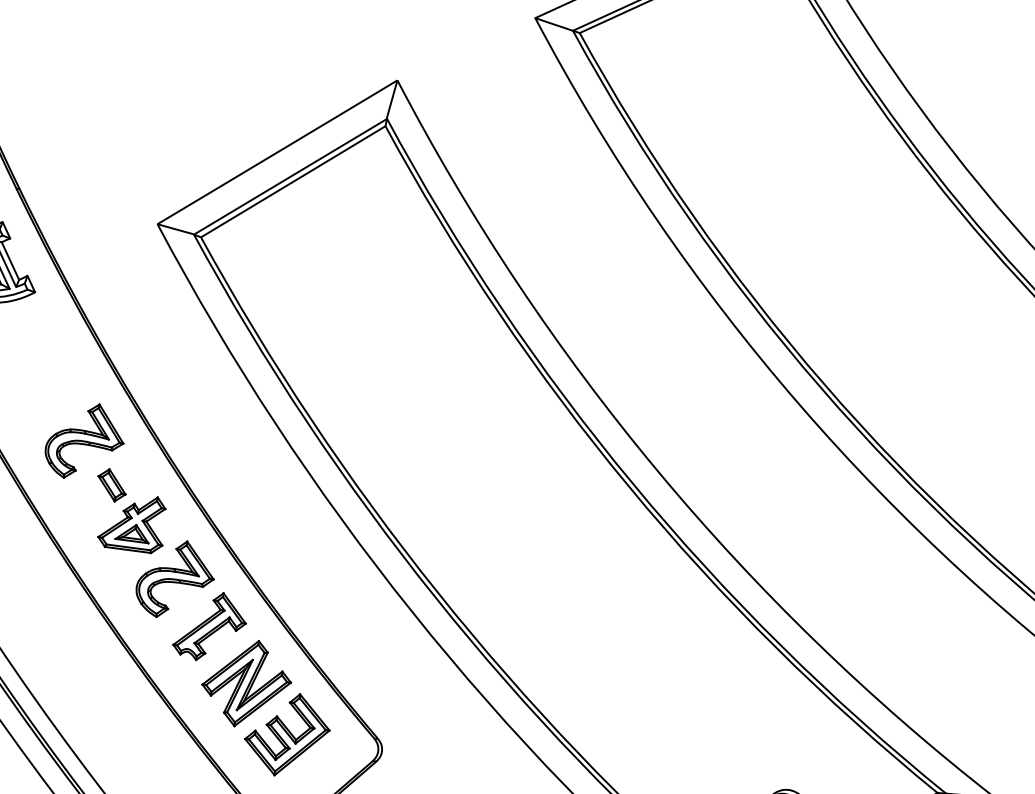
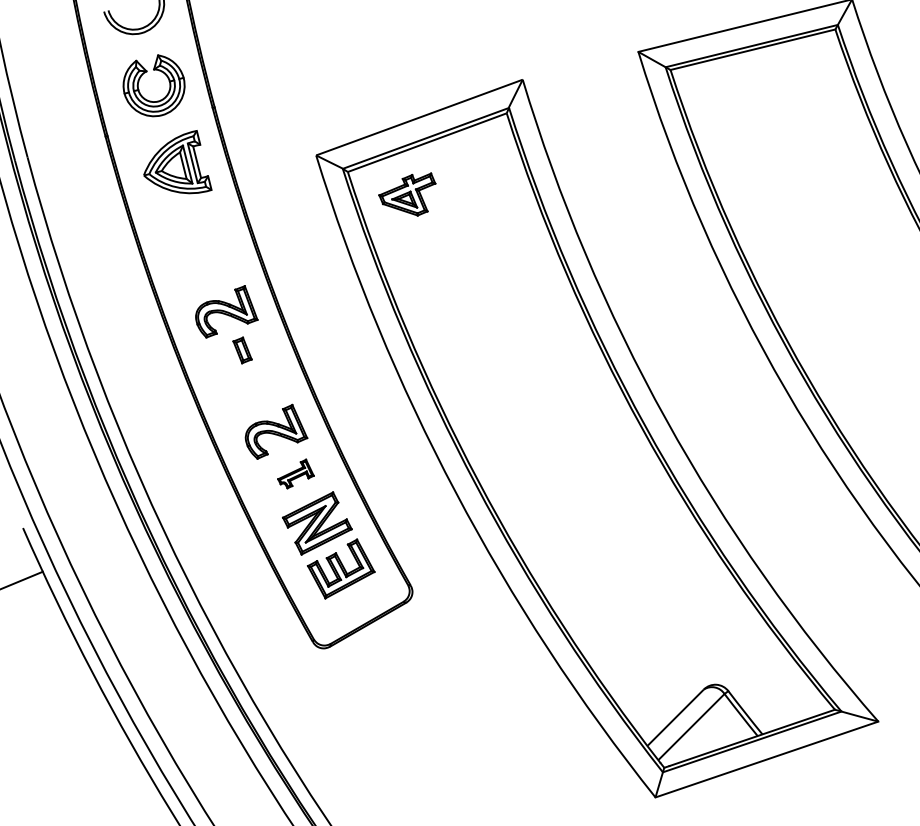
part: (133, 529) -> (407, 194), moved
part: (207, 626) -> (295, 473), size x0.6

